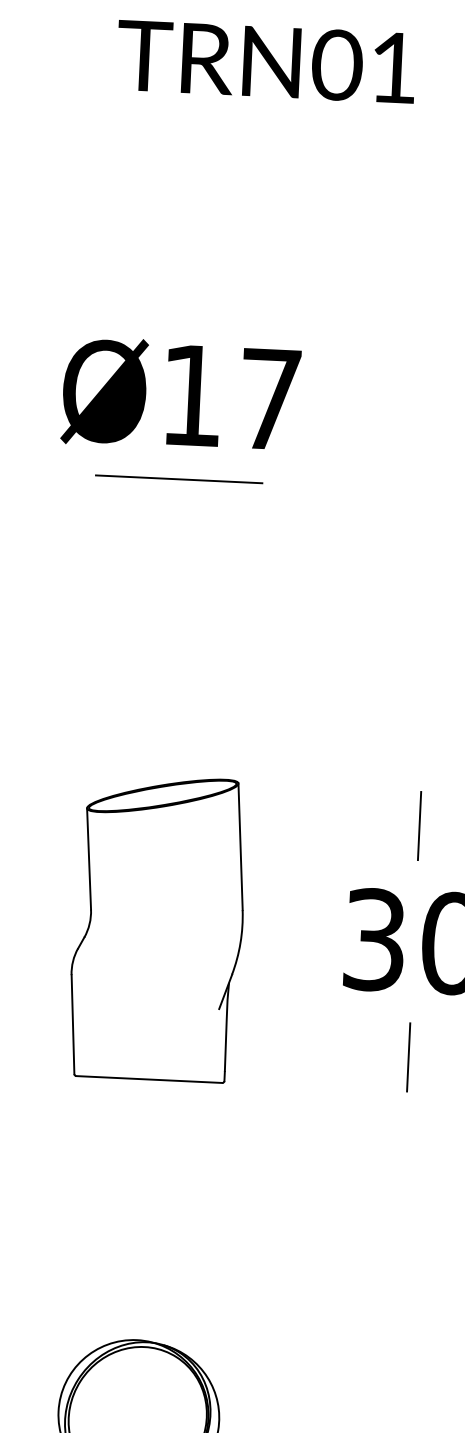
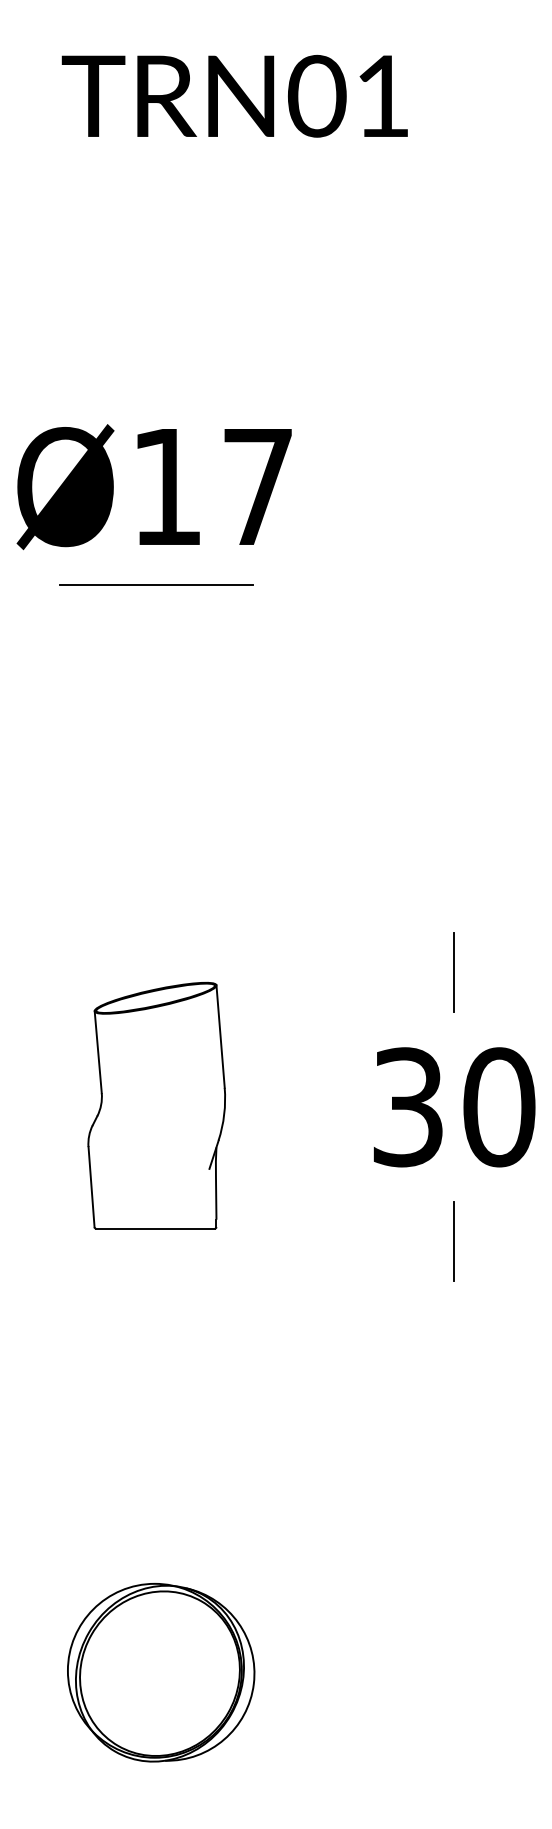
part: (157, 928) -> (156, 1105), size x0.7

